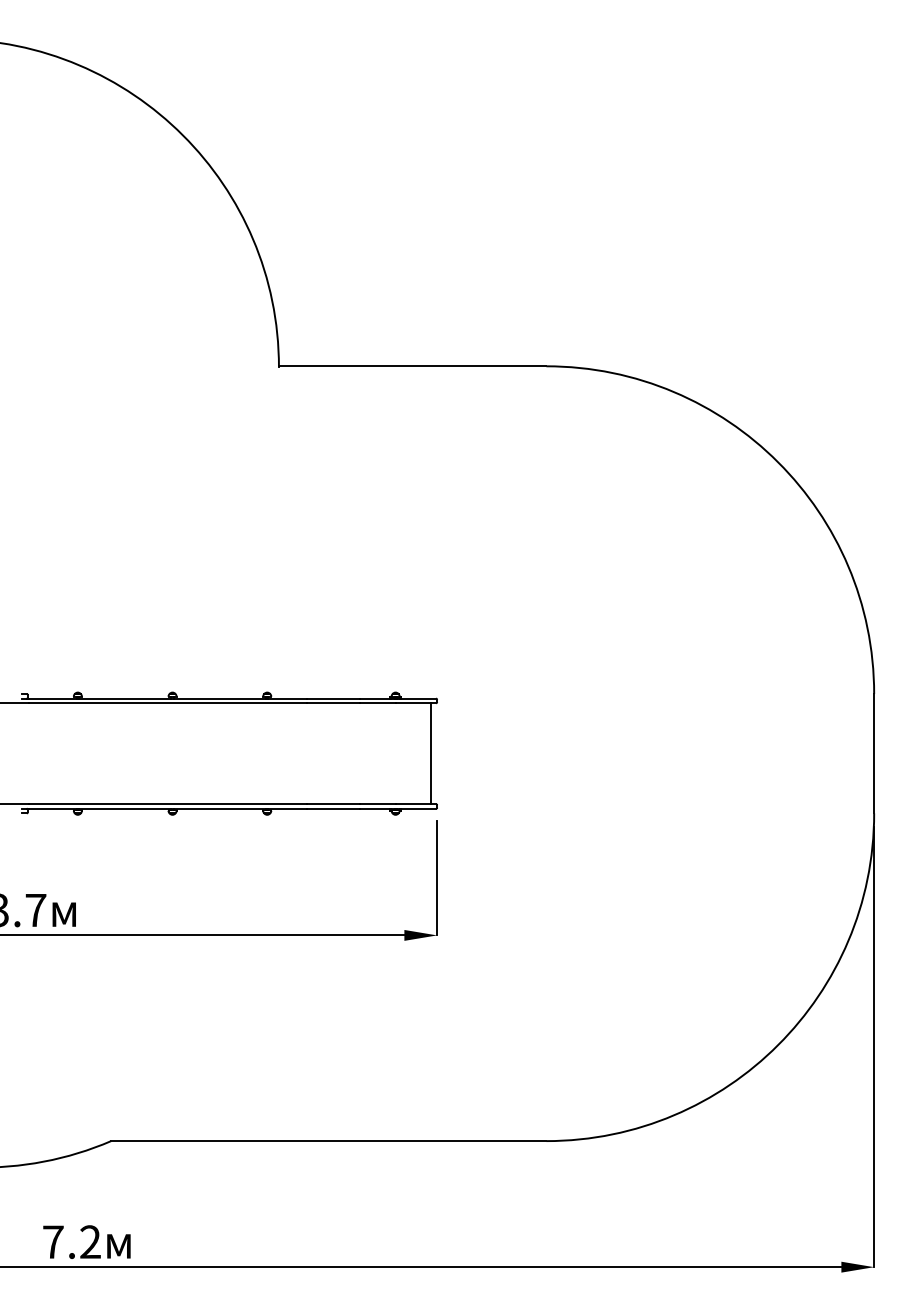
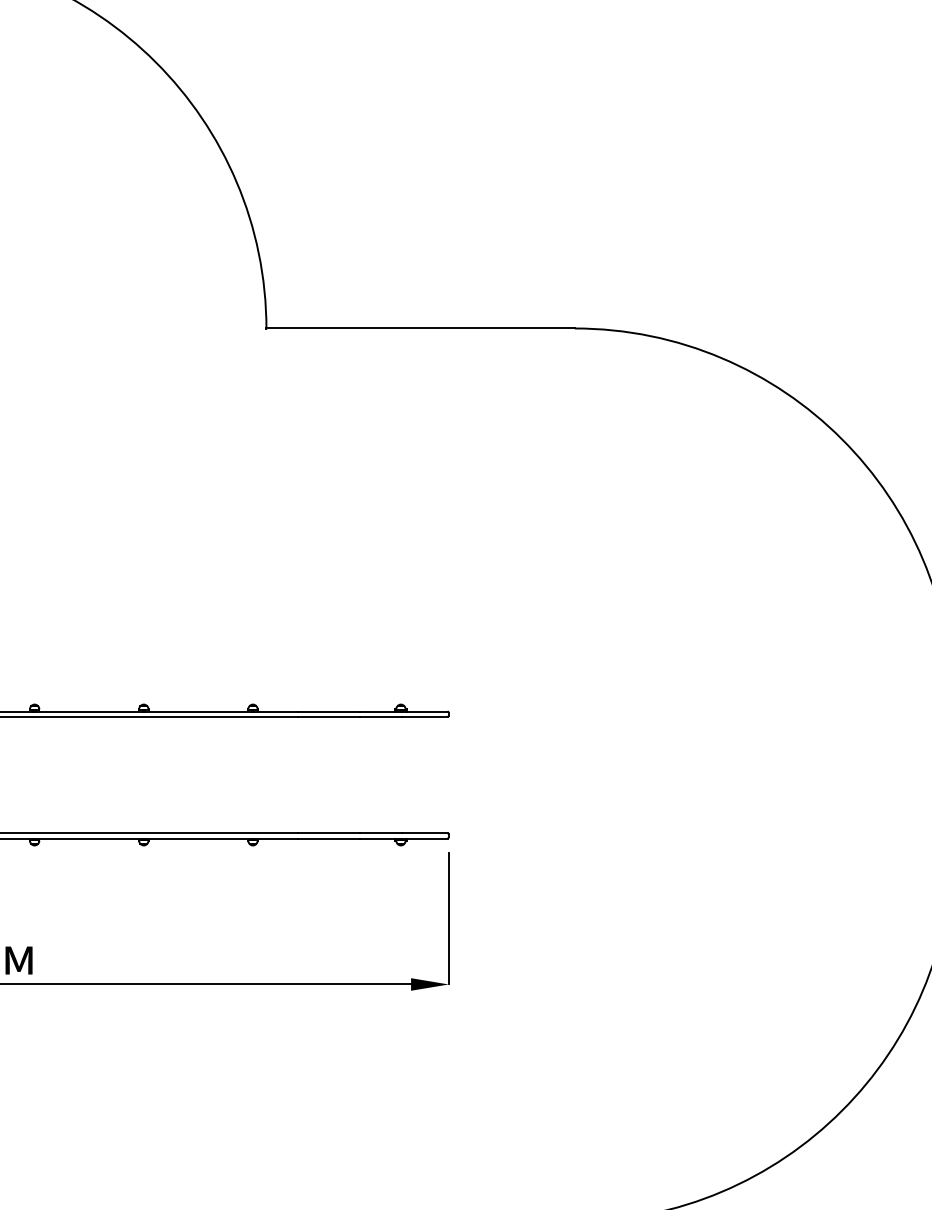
line: (430, 753) -> (441, 774), removed

